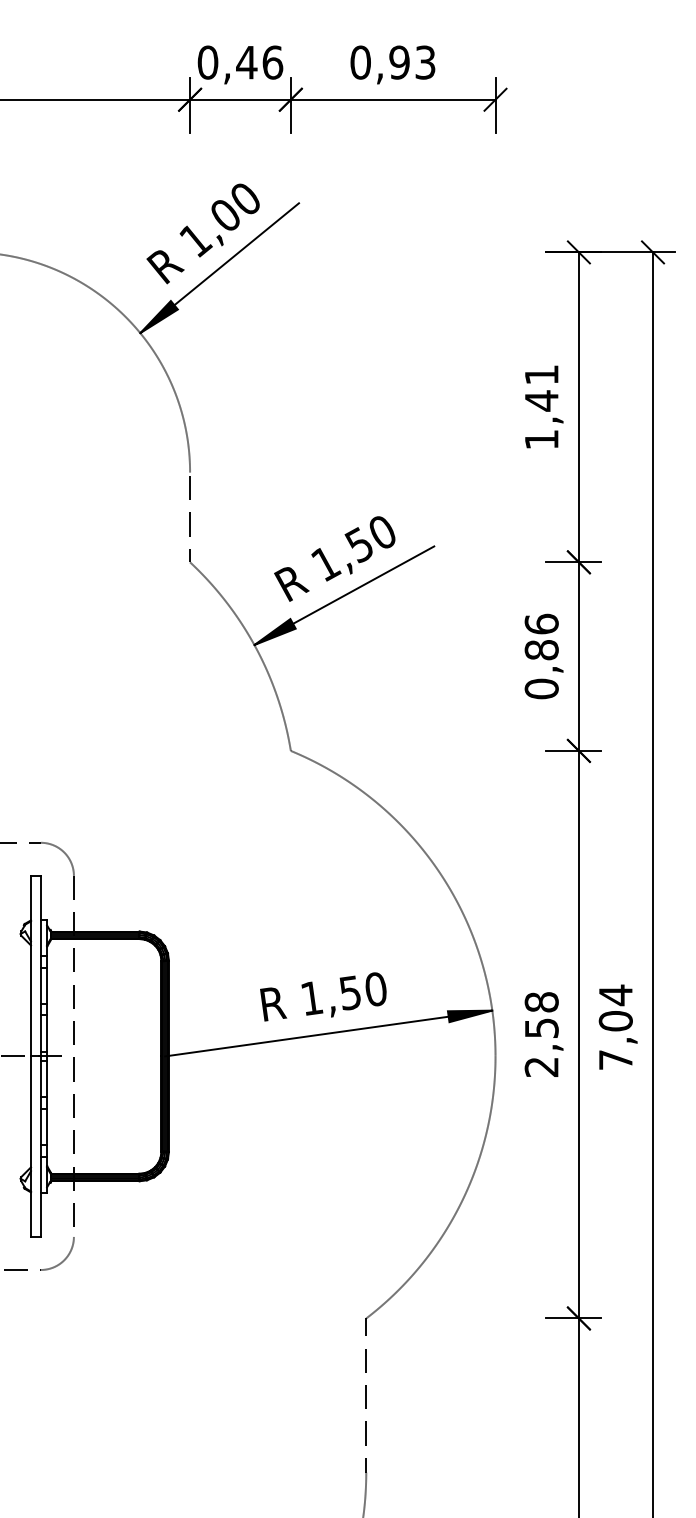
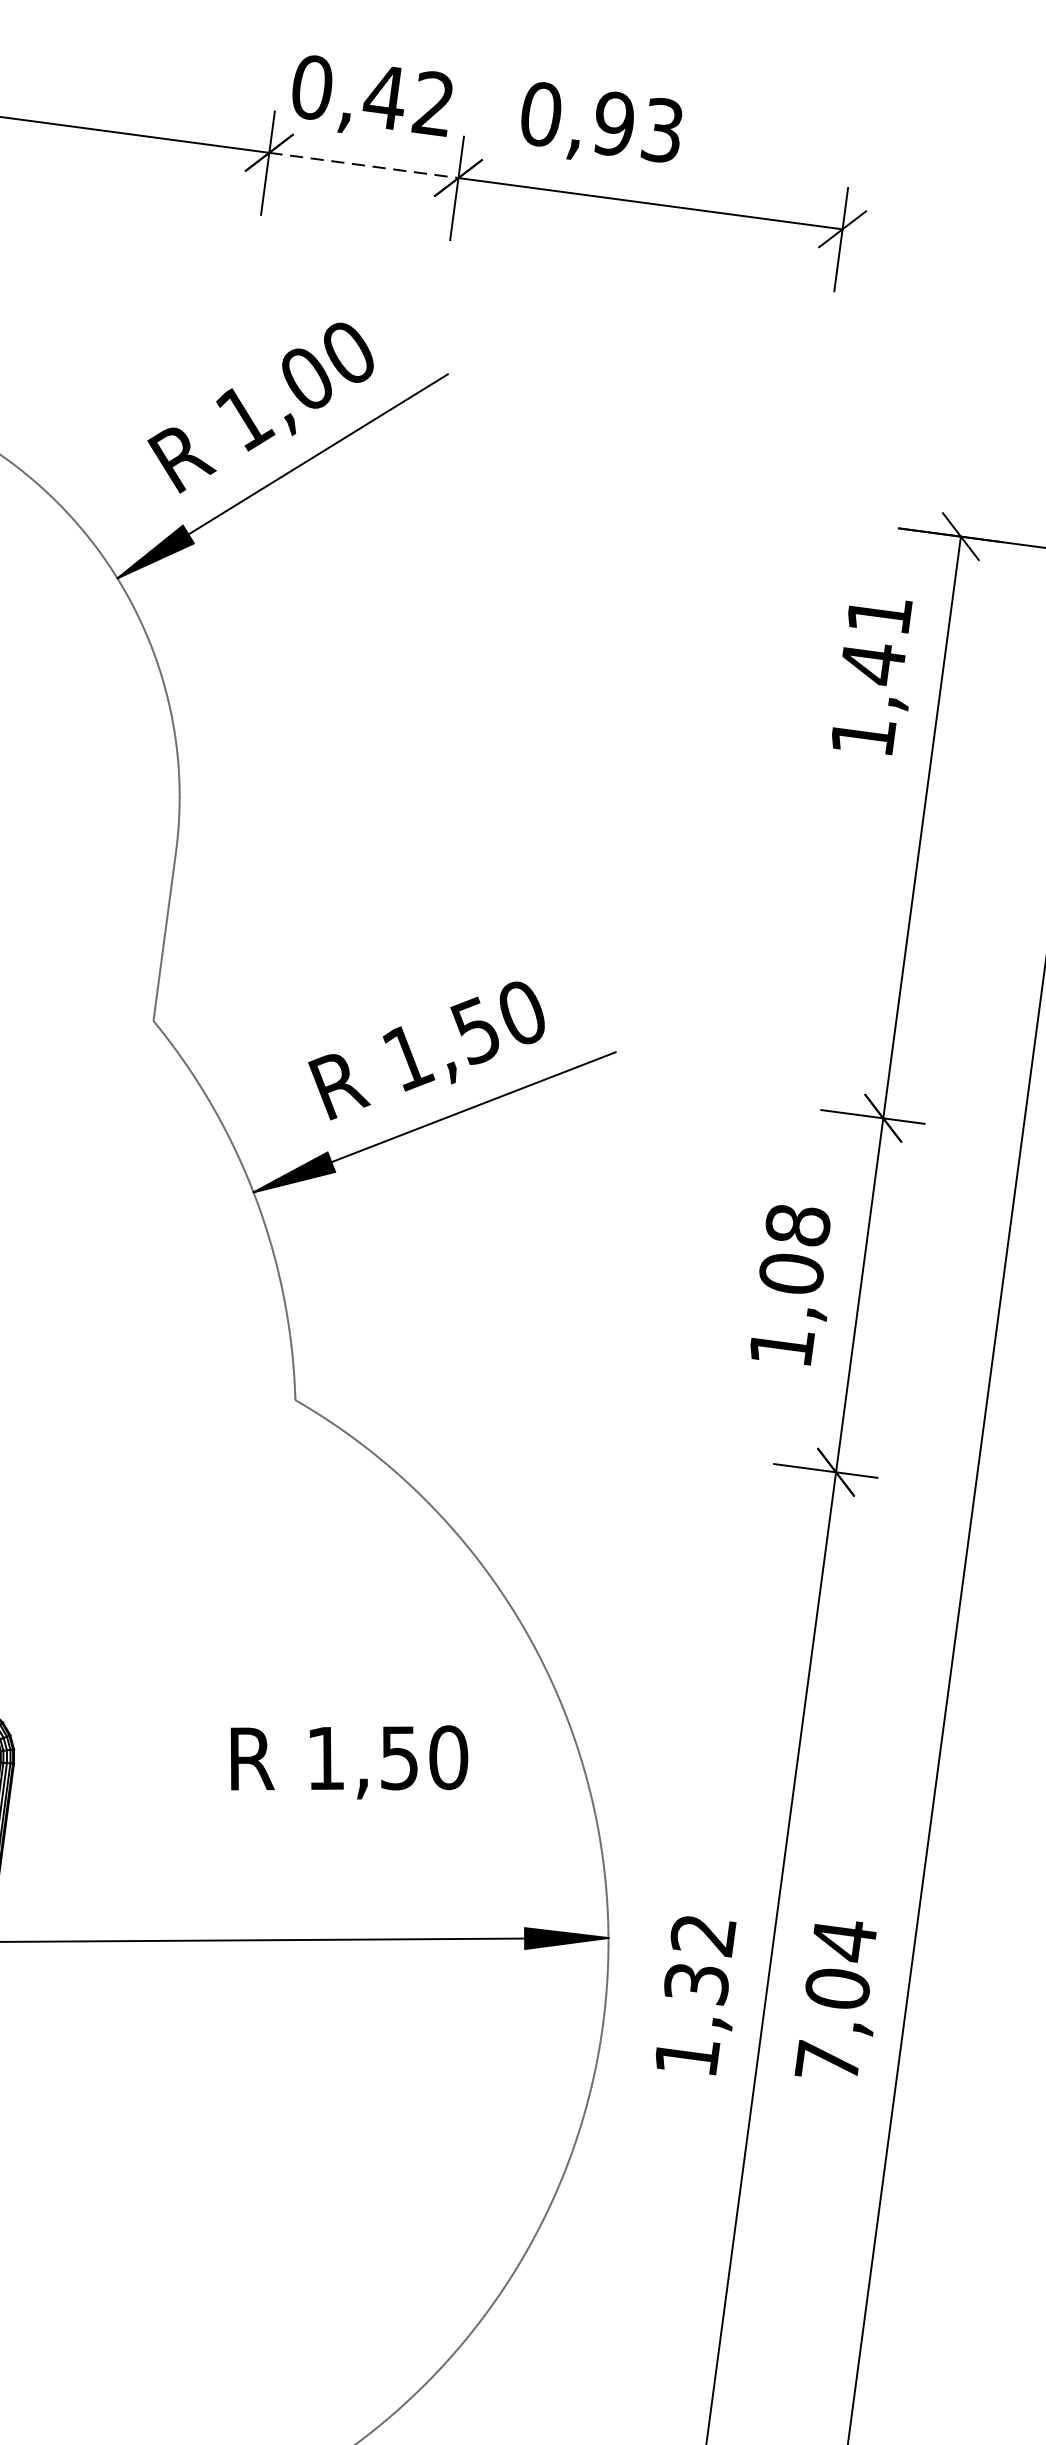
text: (272, 62) -> (433, 103), 0,46 -> 0,42
text: (392, 64) -> (600, 125), moved
line: (240, 99) -> (364, 164), solid -> dashed
text: (544, 406) -> (876, 674), moved
text: (541, 656) -> (789, 1285), 0,86 -> 1,08
text: (323, 996) -> (348, 1757), moved
text: (541, 1034) -> (694, 1995), 2,58 -> 1,32

